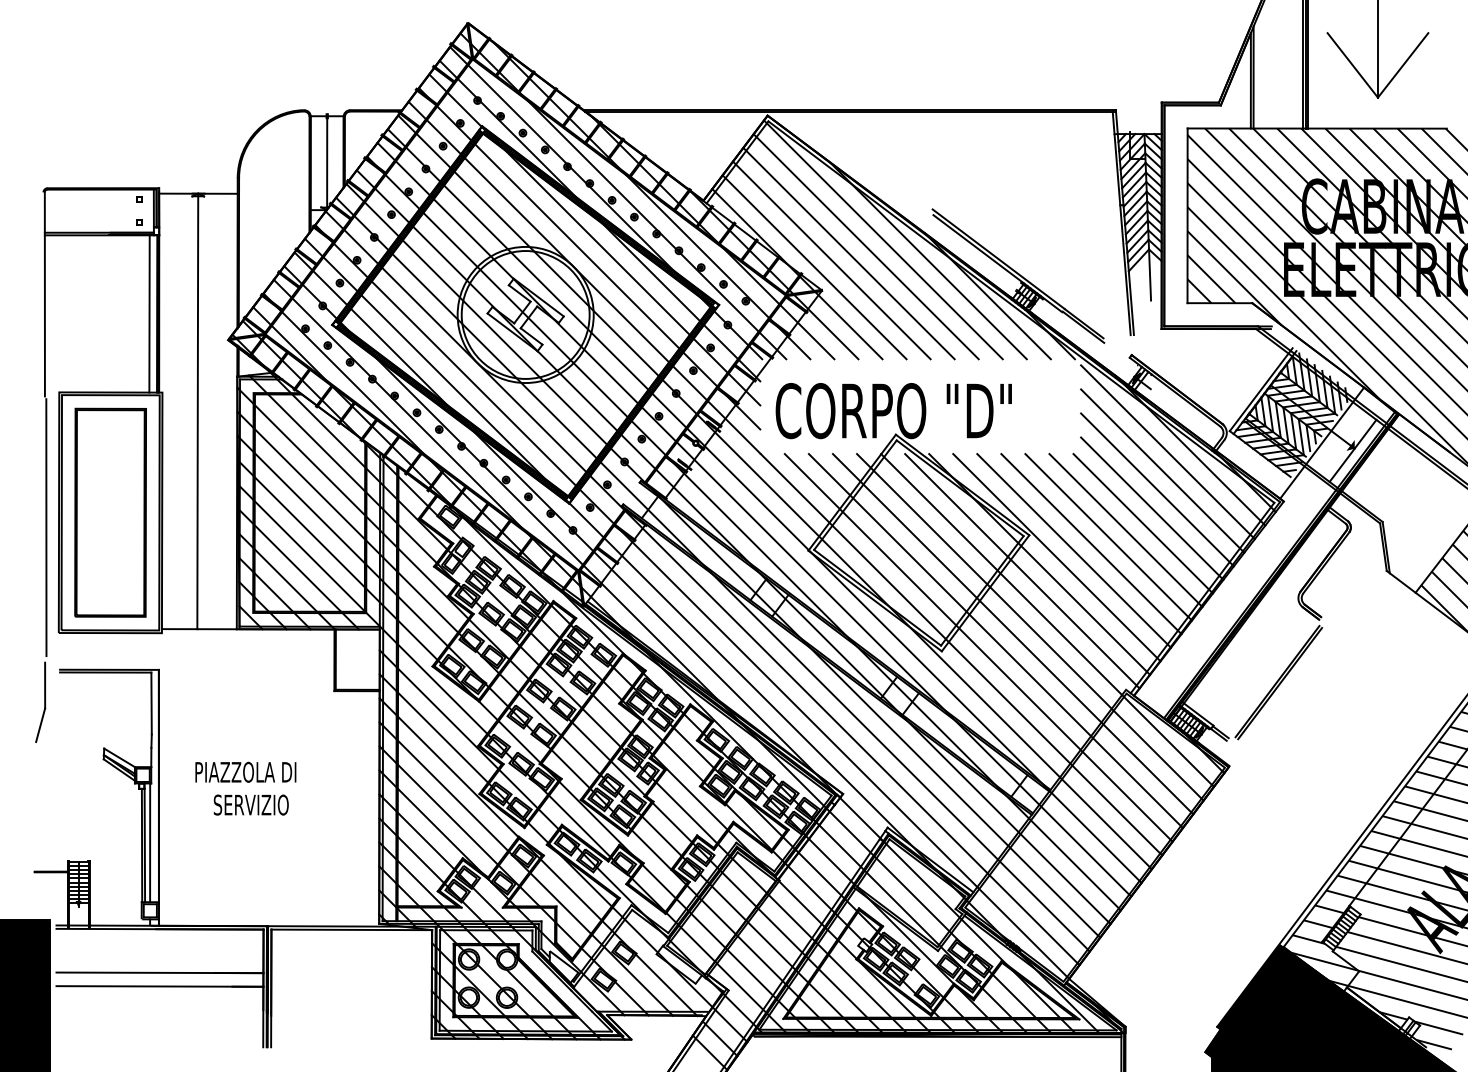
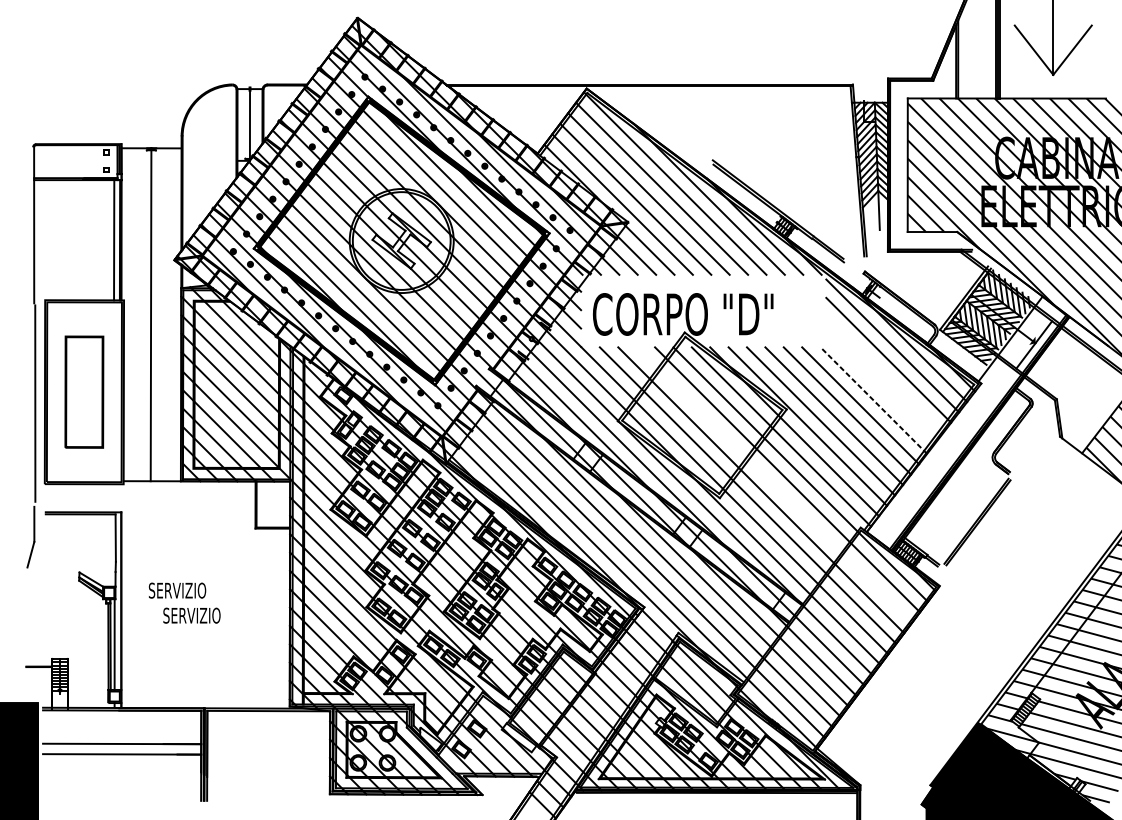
line: (1157, 489) -> (884, 374), removed
line: (1152, 508) -> (880, 388), removed
part: (110, 512) -> (84, 392), size x0.7
line: (1143, 523) -> (874, 400), solid -> dashed
line: (1012, 634) -> (773, 485), removed
text: (245, 771) -> (187, 590), PIAZZOLA DI -> SERVIZIO

